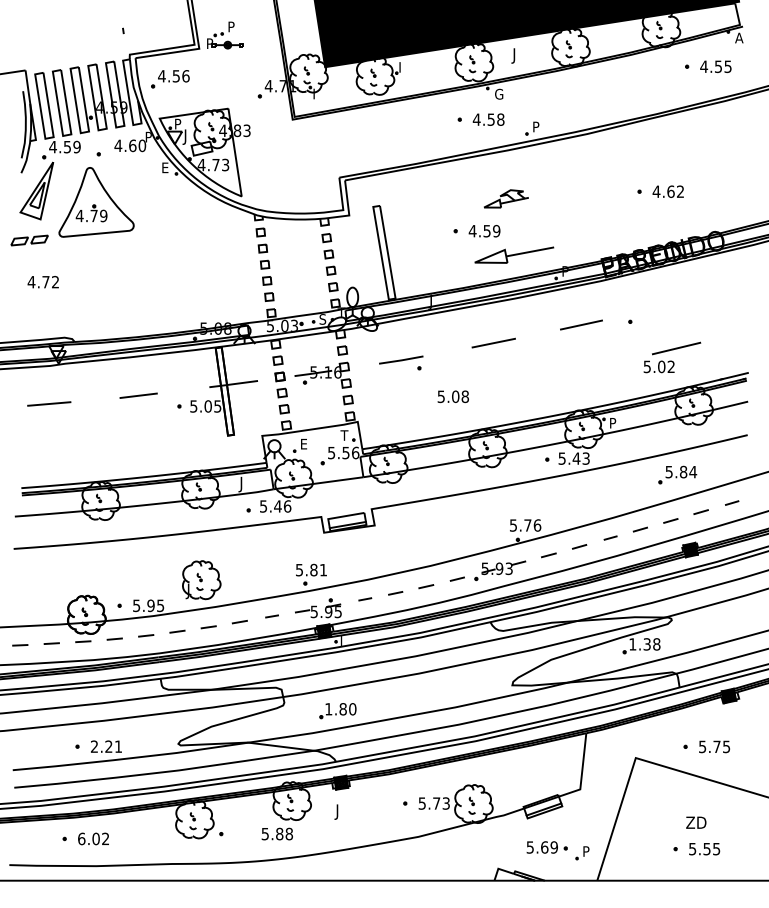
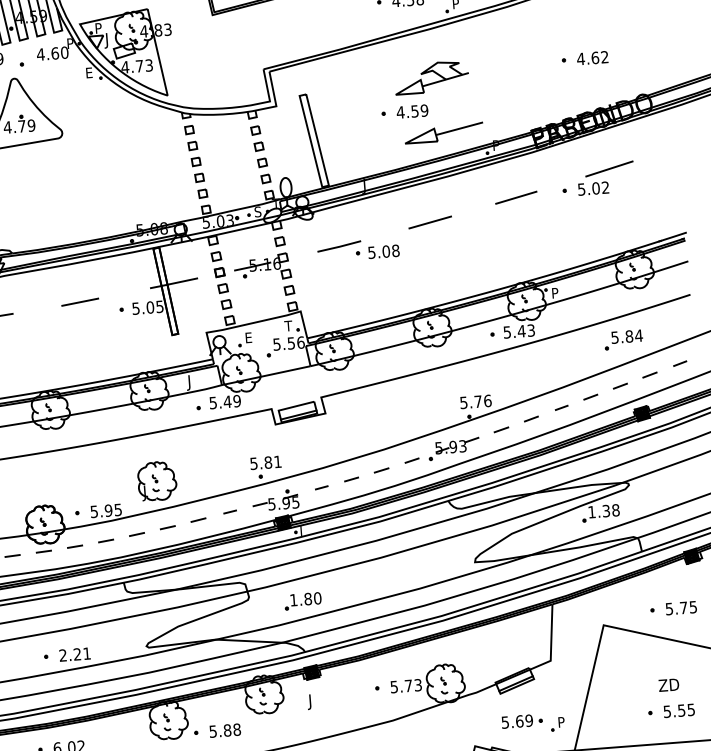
part: (506, 198) -> (431, 77), size x1.67
part: (672, 357) -> (606, 178), moved
text: (452, 396) -> (383, 251), moved
text: (287, 506) -> (237, 401), 5.46 -> 5.49
text: (276, 833) -> (224, 730), moved

